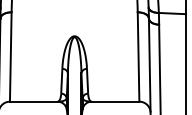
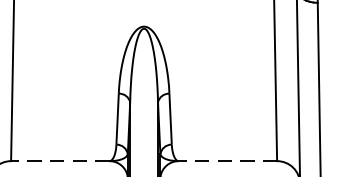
line: (33, 101) -> (59, 160), solid -> dashed
line: (115, 101) -> (228, 160), solid -> dashed

